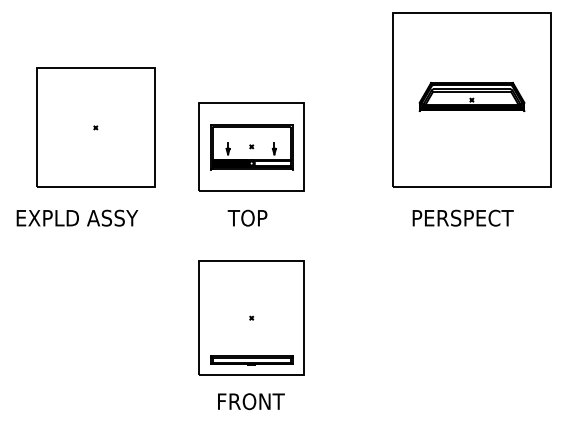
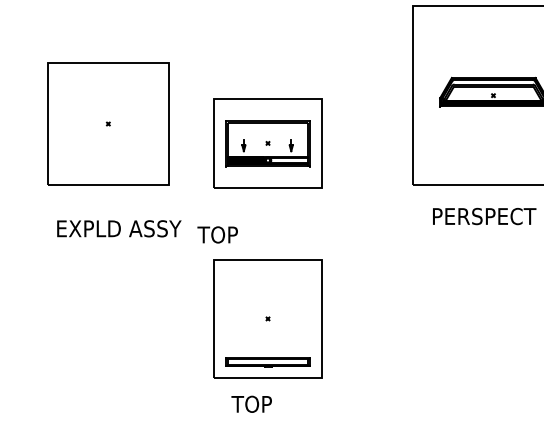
text: (77, 217) -> (119, 228), moved
text: (247, 217) -> (217, 234), moved
text: (250, 401) -> (266, 404), FRONT -> TOP

